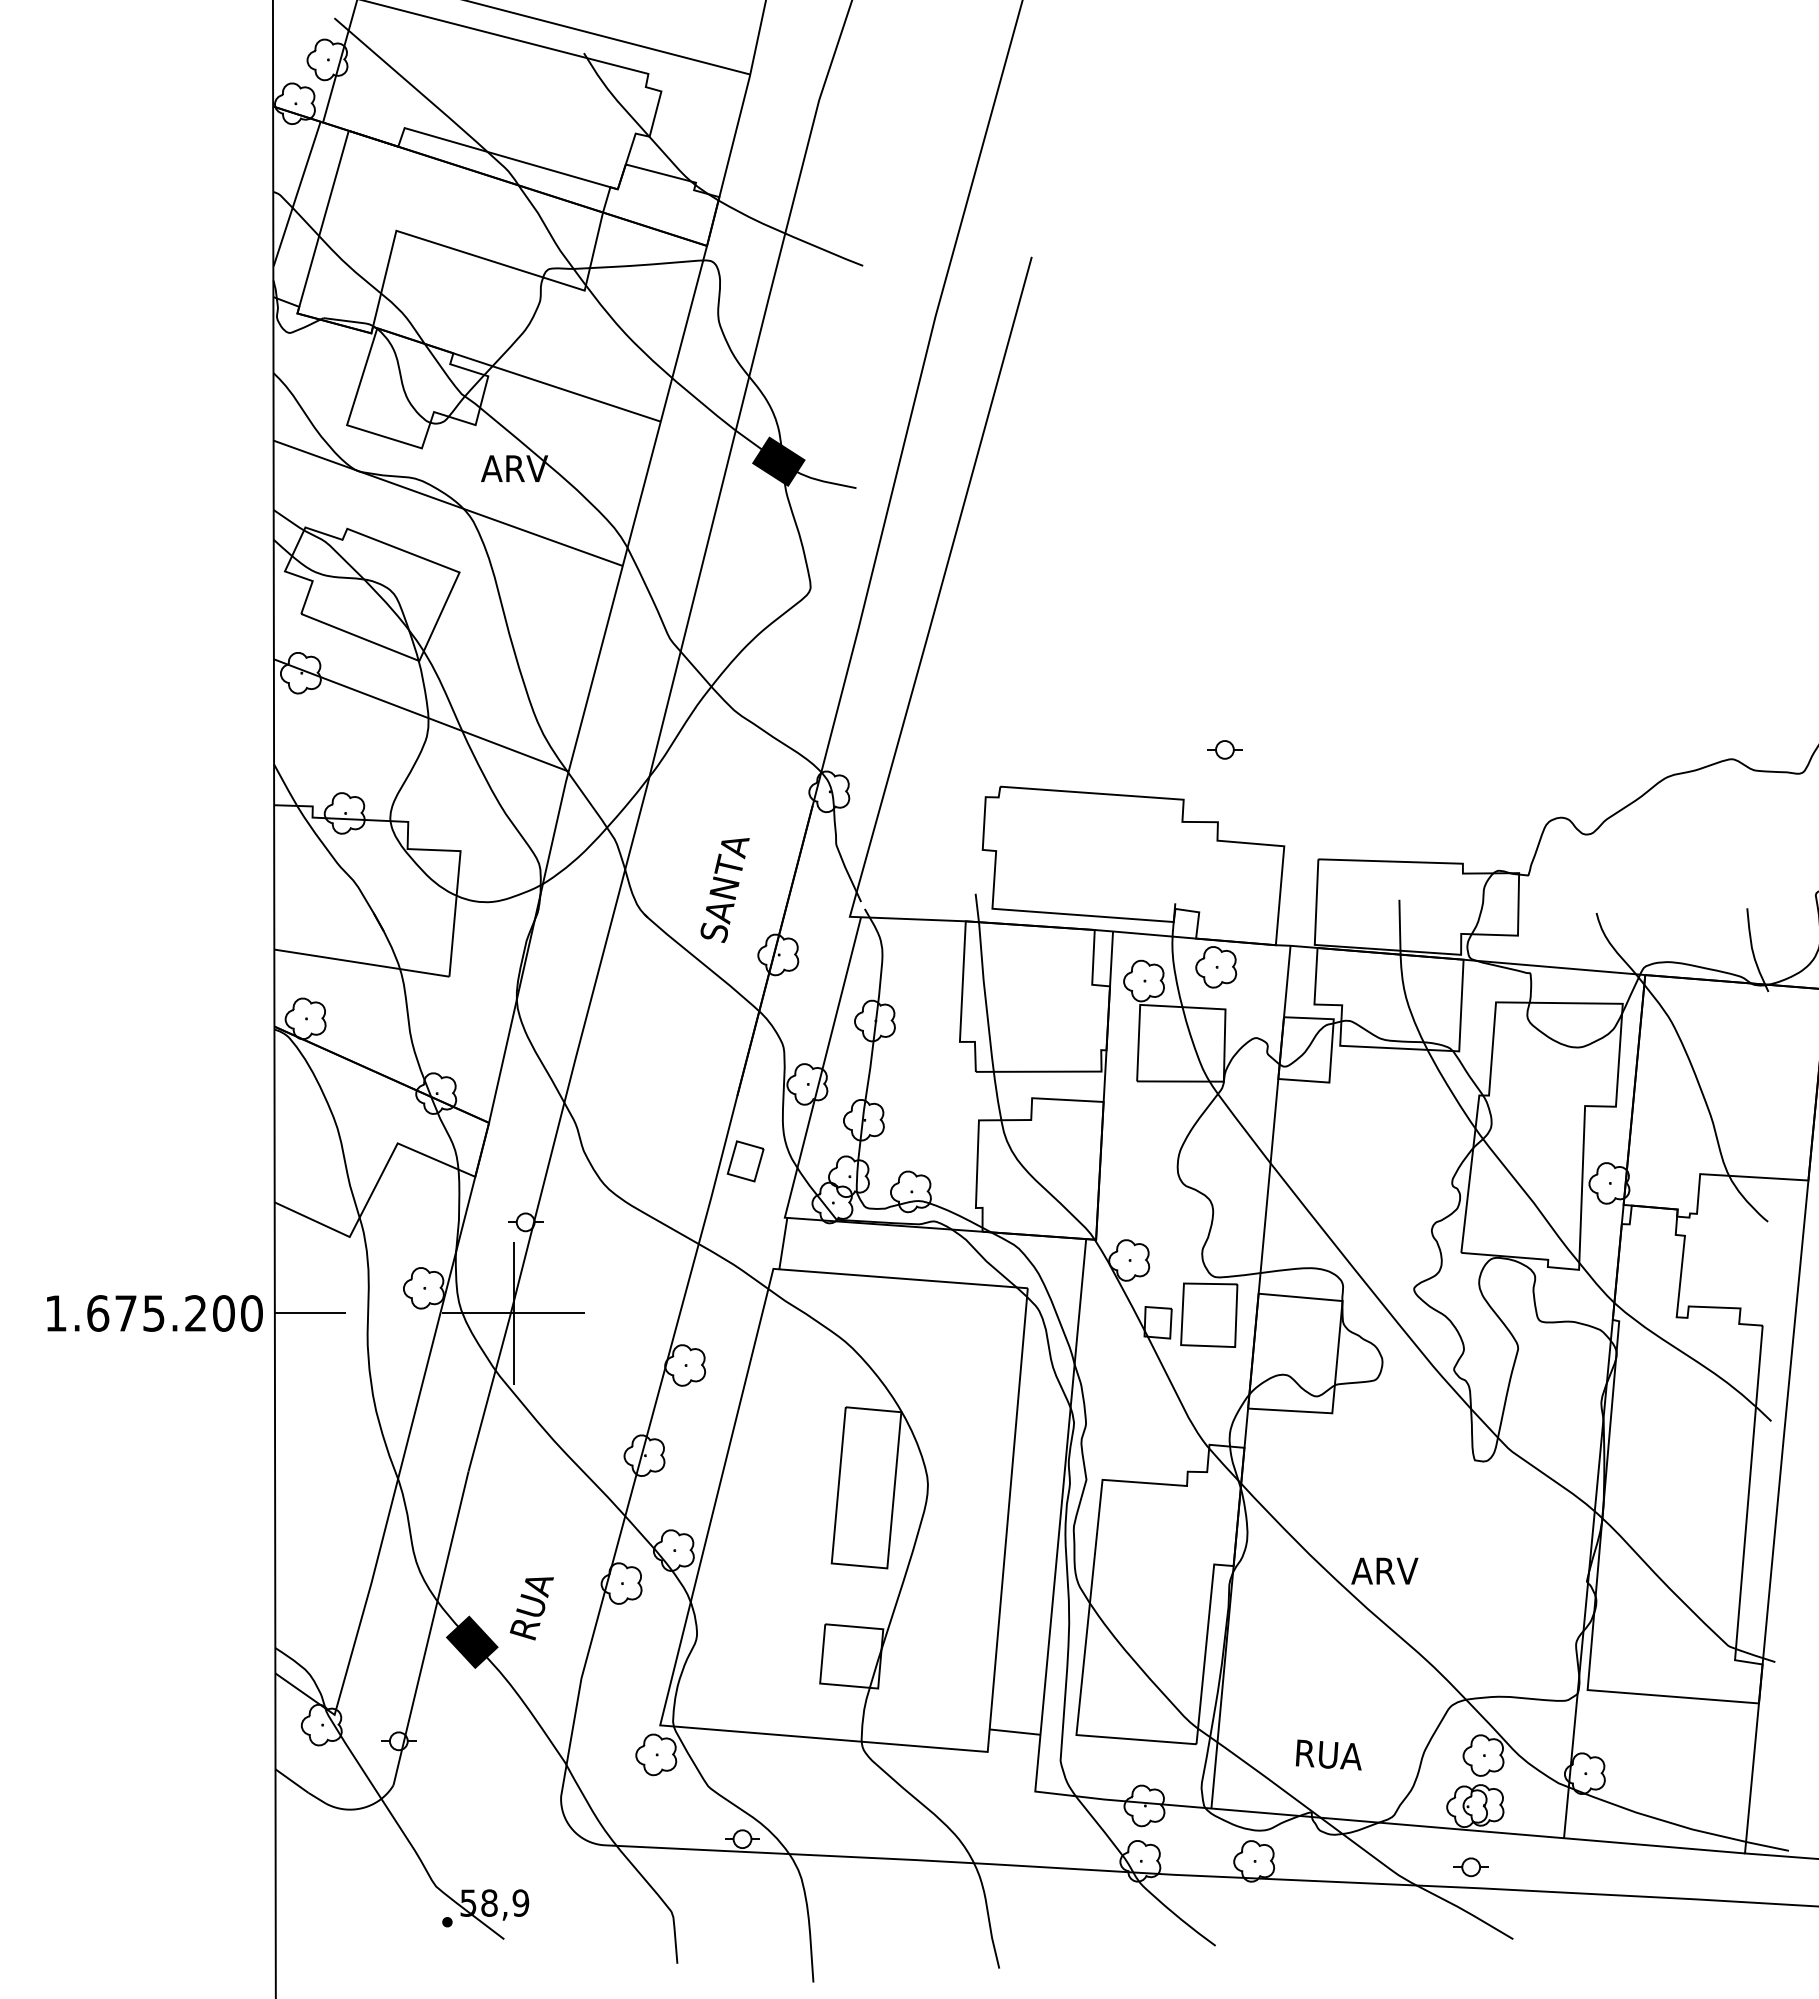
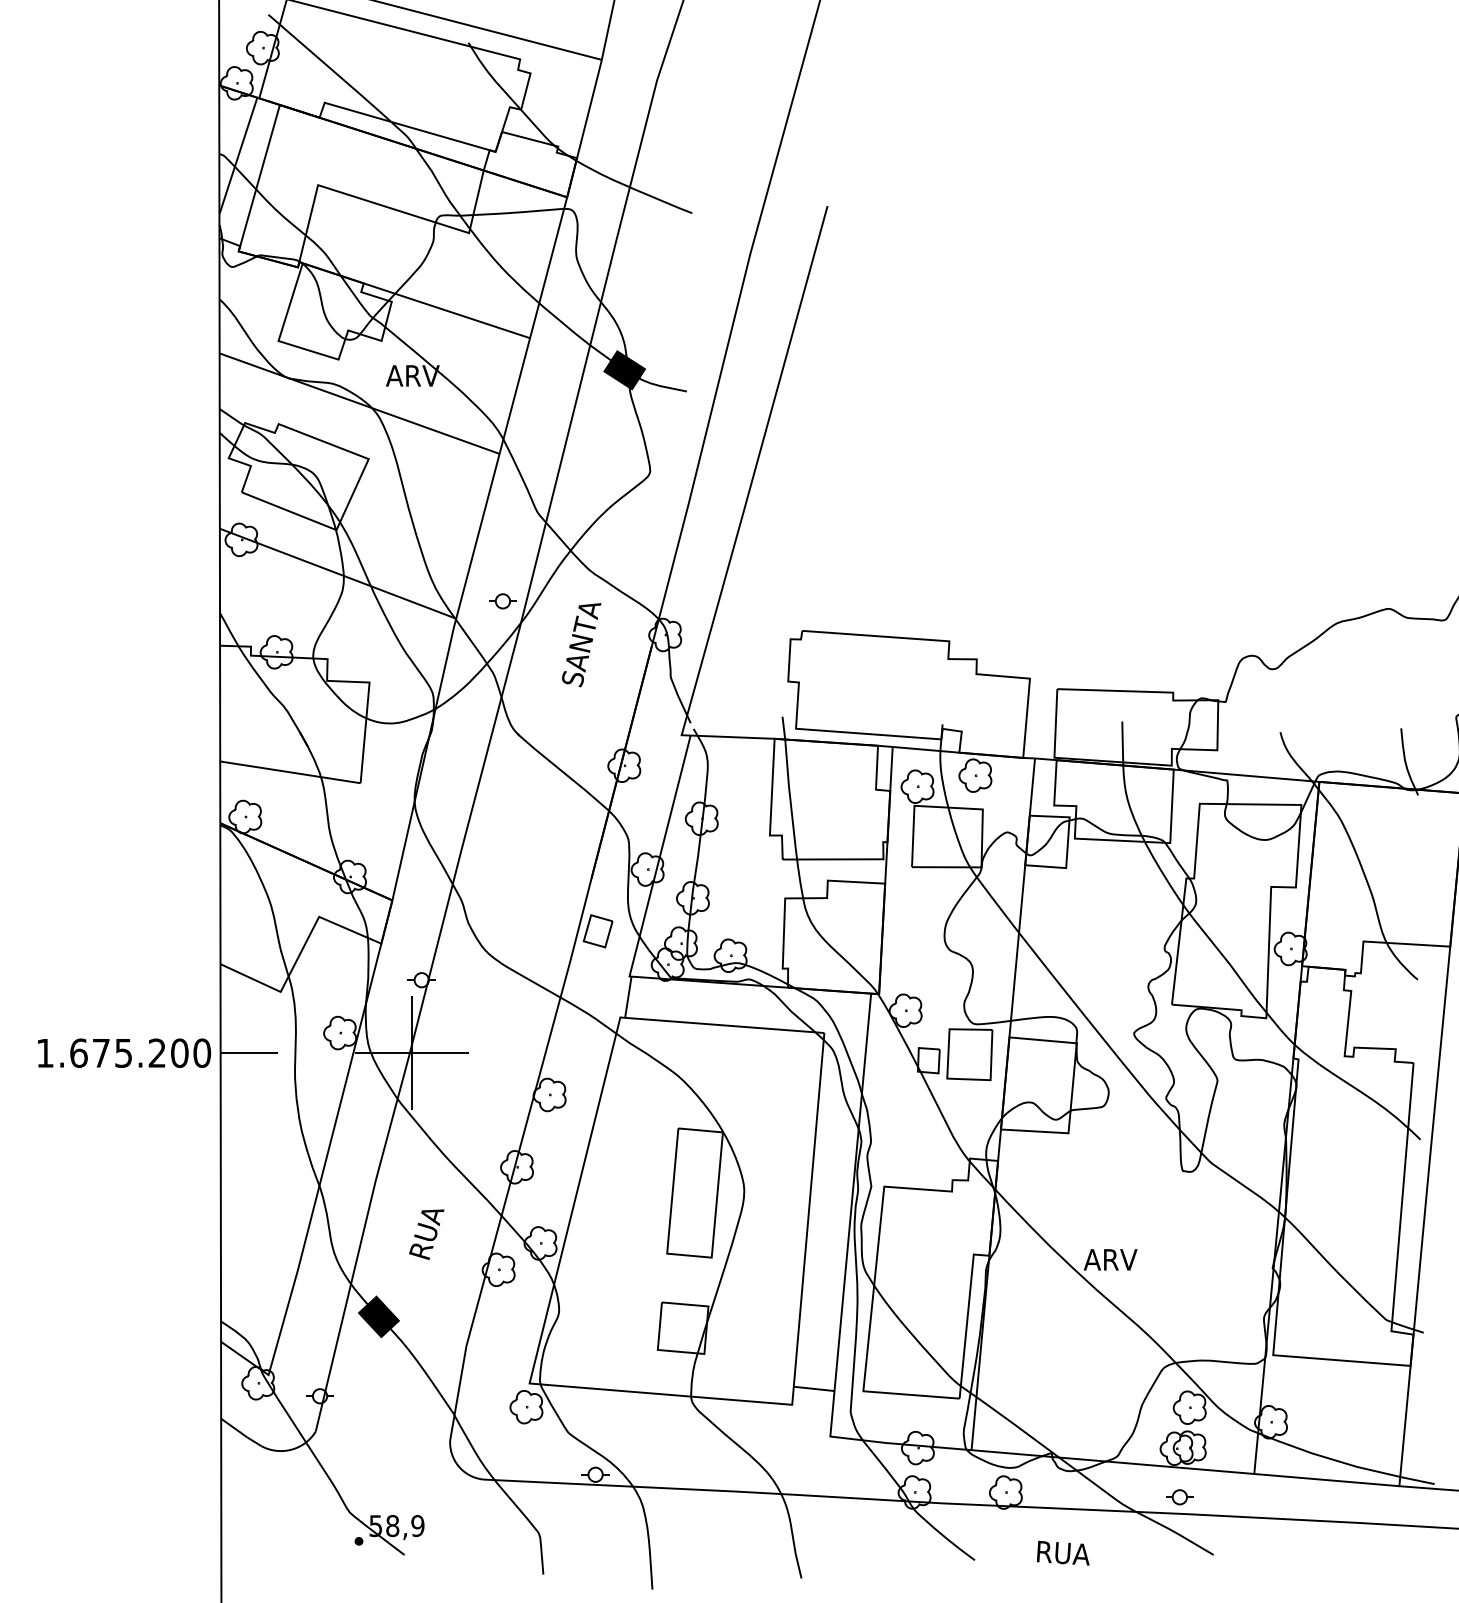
part: (1224, 749) -> (502, 601), moved
text: (724, 890) -> (581, 645), moved
text: (531, 1608) -> (426, 1234), moved
text: (1328, 1754) -> (1063, 1552), moved

